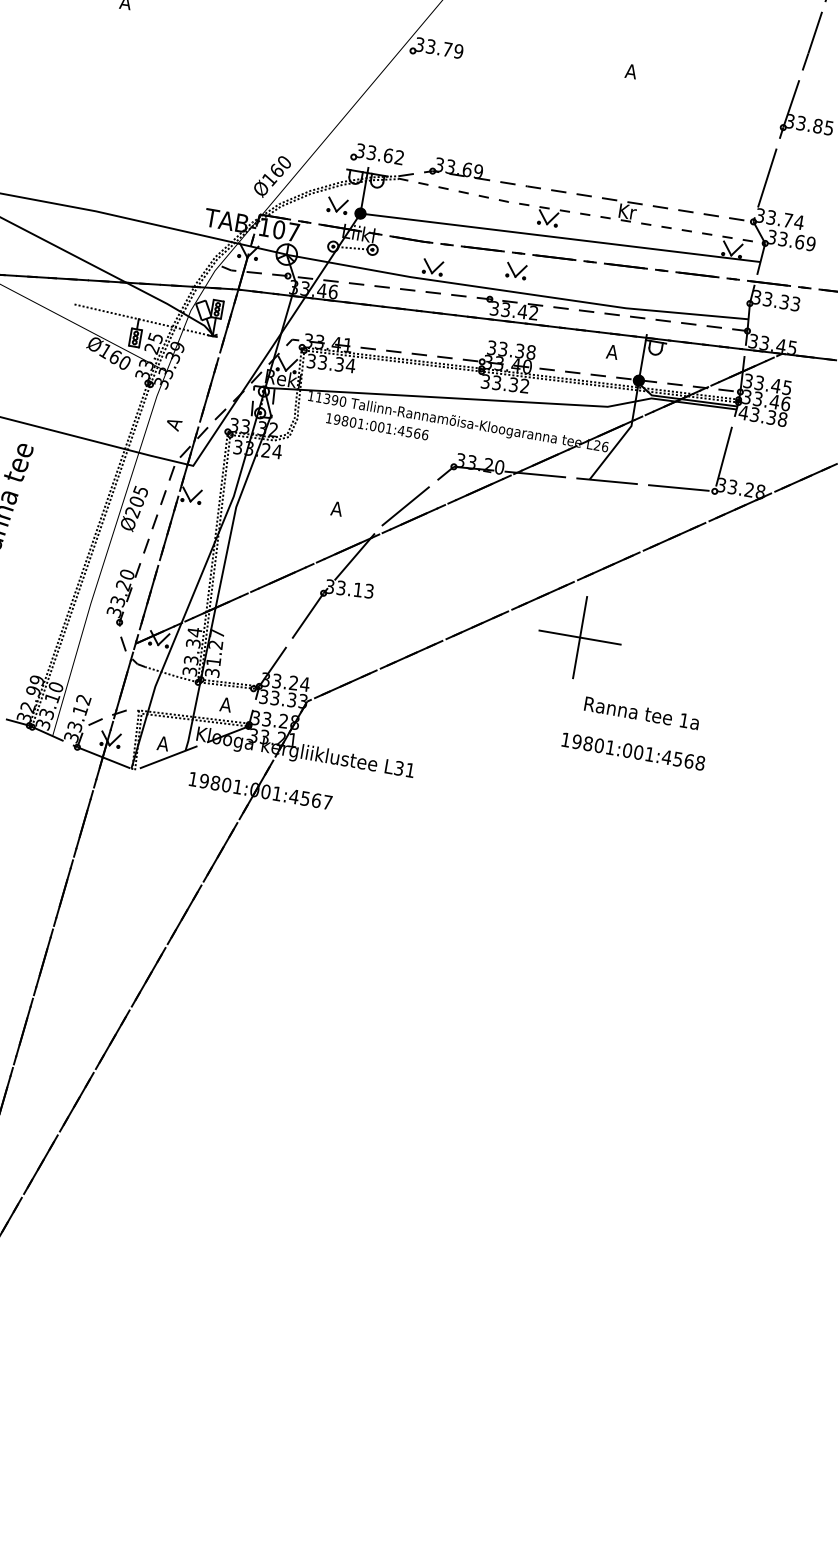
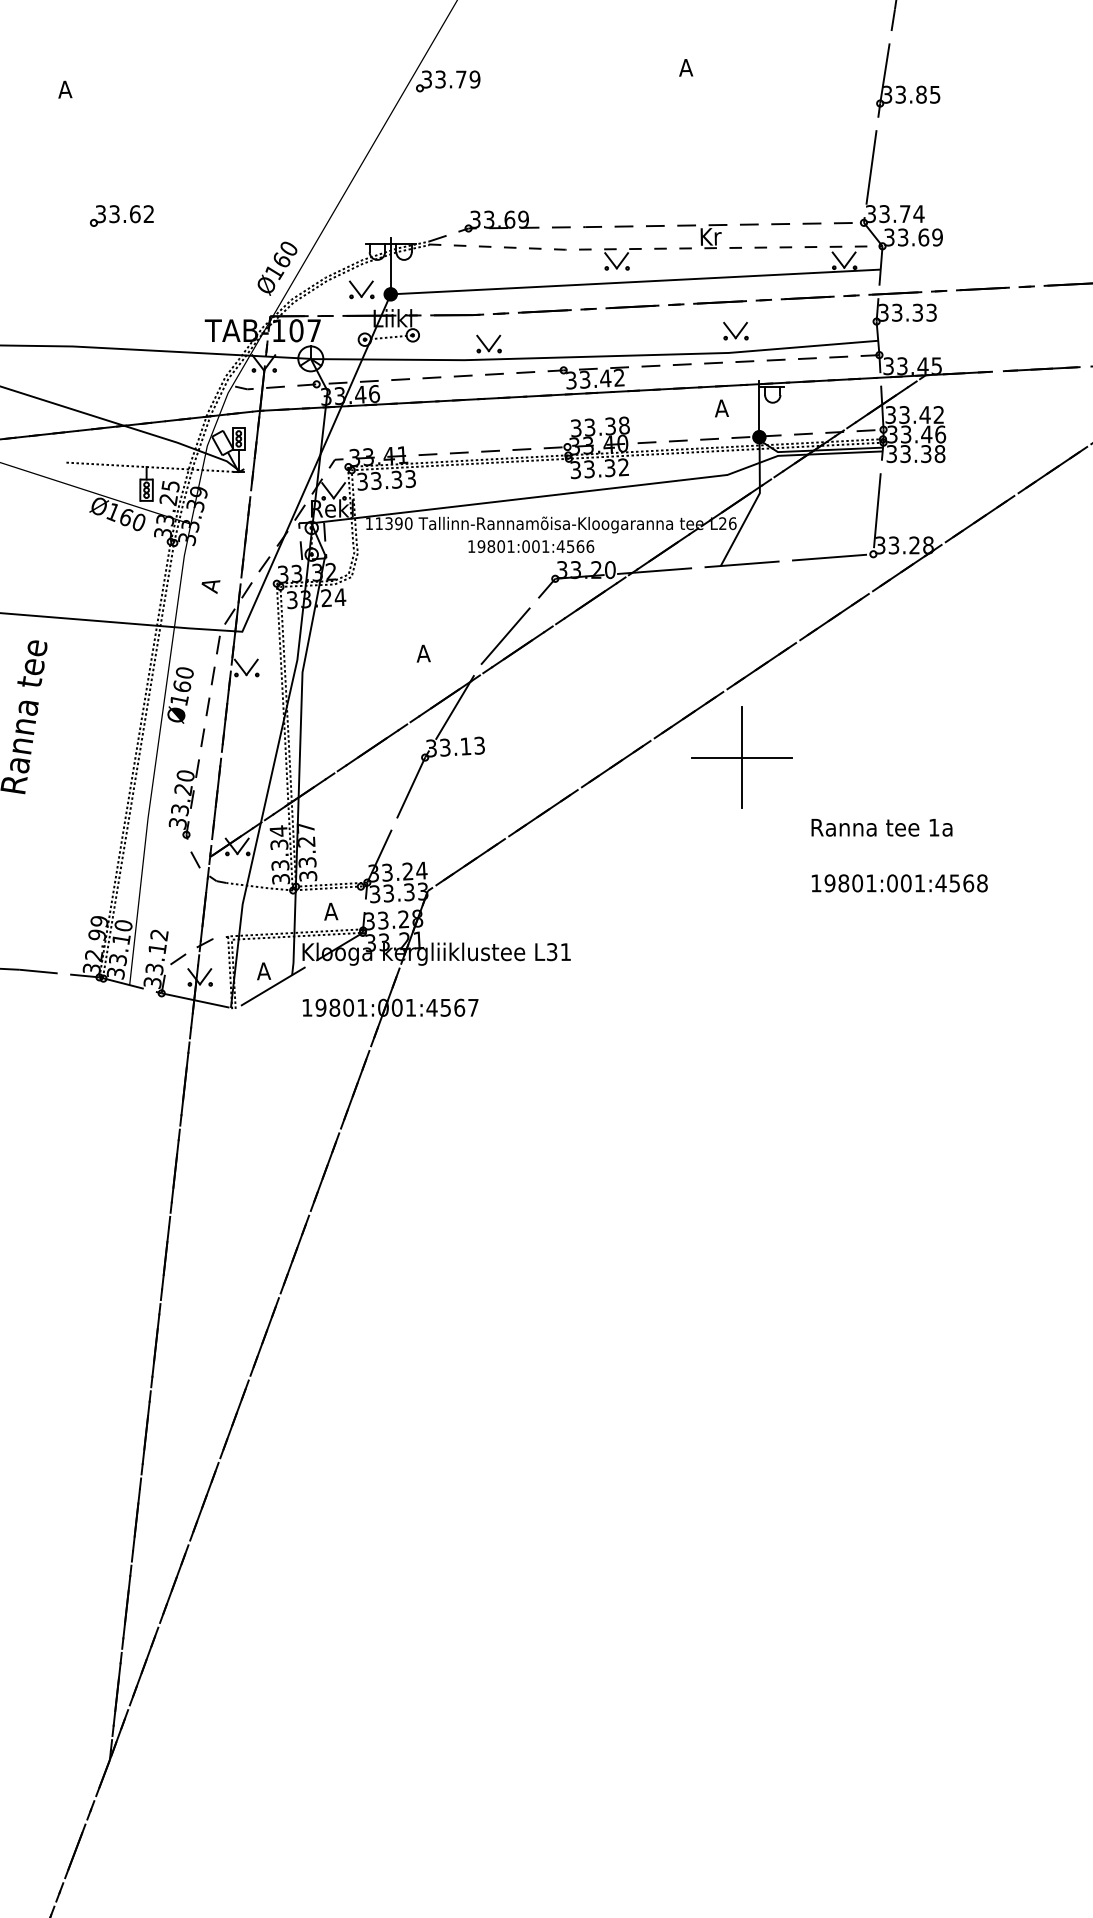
part: (377, 154) -> (121, 215), moved
part: (516, 270) -> (735, 330), moved
text: (350, 366) -> (410, 479), 33.34 -> 33.33
text: (786, 388) -> (938, 415), 33.45 -> 33.42
text: (743, 413) -> (891, 454), 43.38 -> 33.38
text: (377, 426) -> (531, 546), moved
text: (136, 501) -> (181, 686), Ø205 -> Ø160
text: (213, 661) -> (307, 862), 31.27 -> 33.27
text: (641, 713) -> (881, 827), moved
text: (633, 751) -> (899, 883), moved

